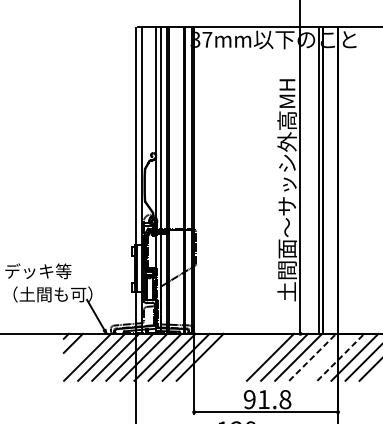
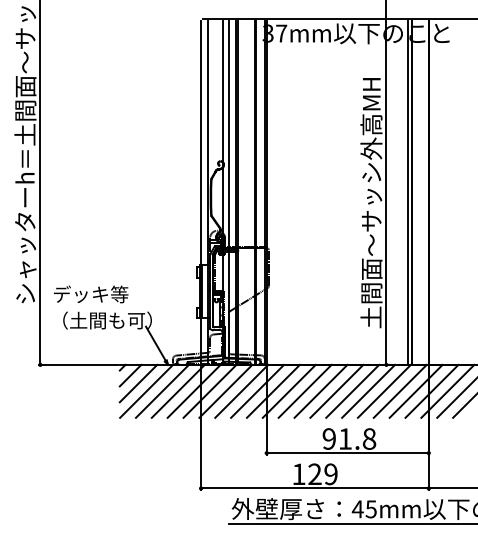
line: (80, 350) -> (138, 383), added
line: (213, 356) -> (288, 390), added
line: (227, 356) -> (304, 390), added
line: (241, 356) -> (320, 390), added
line: (256, 356) -> (336, 390), added
line: (326, 356) -> (415, 390), added
line: (312, 357) -> (400, 391), dashed -> solid
line: (341, 357) -> (432, 391), dashed -> solid

